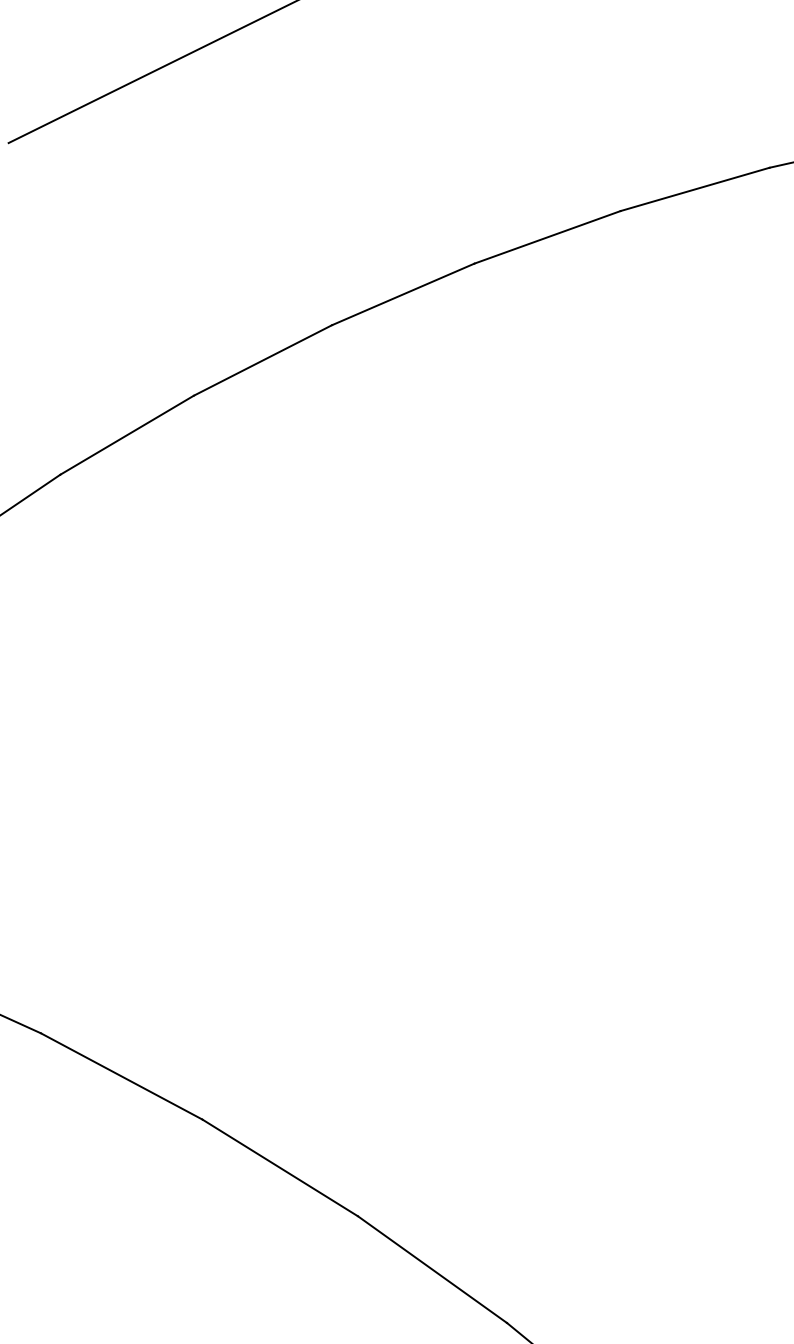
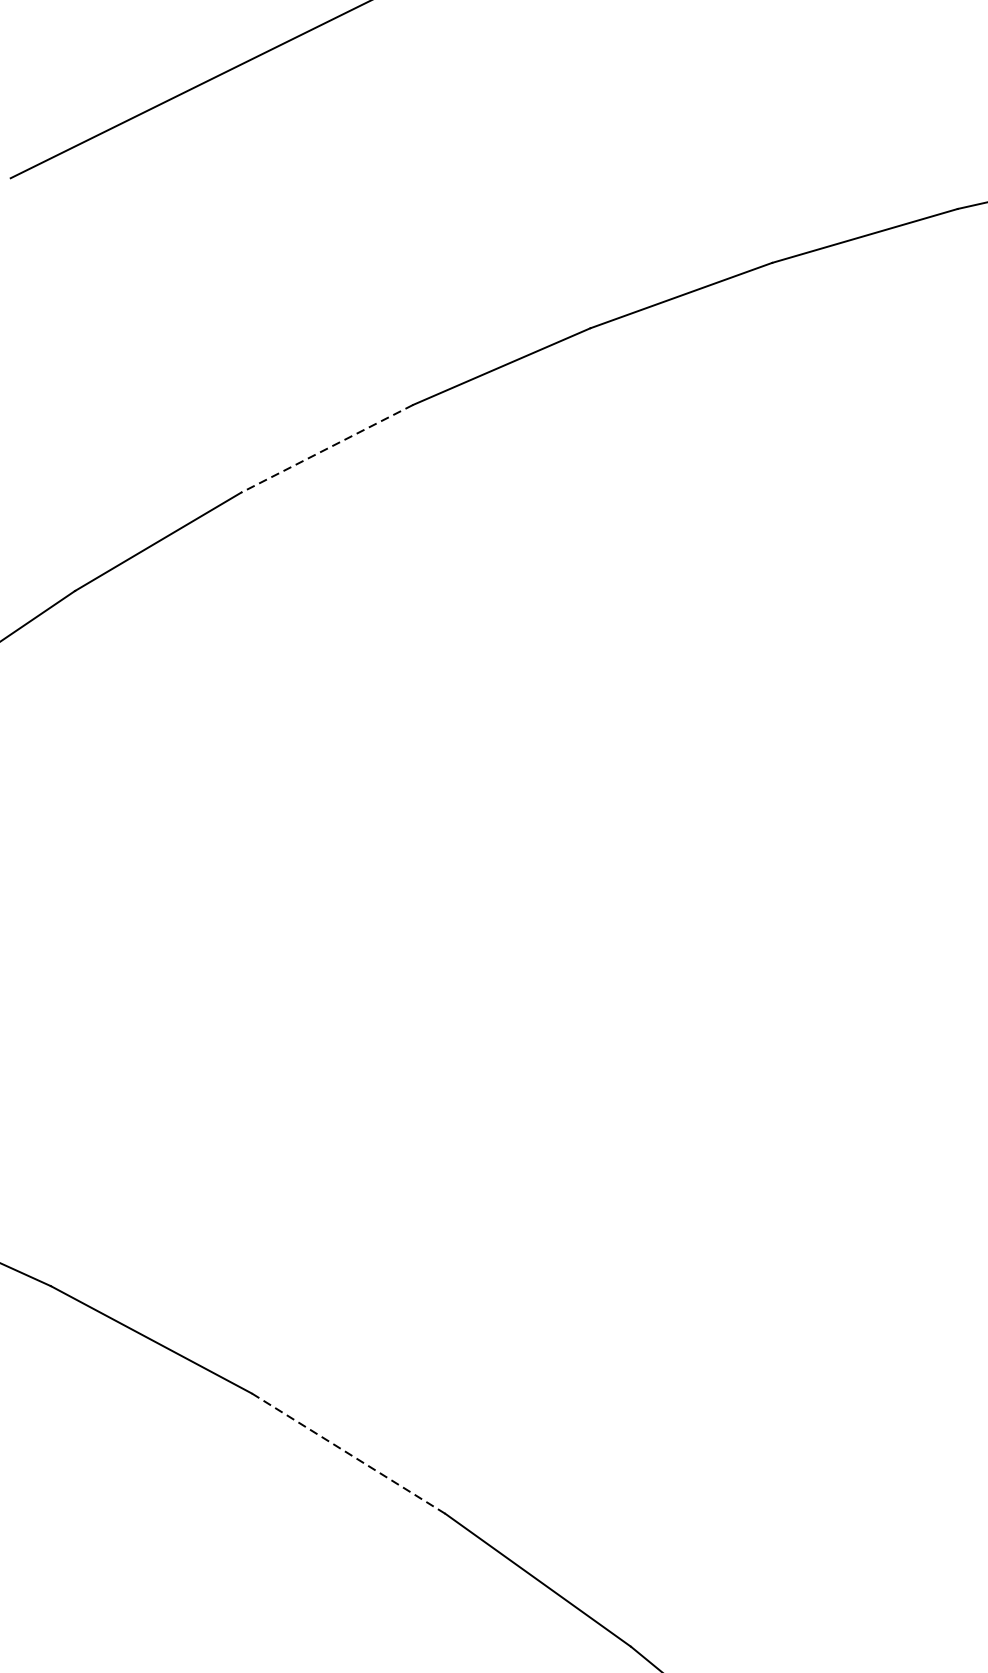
line: (263, 360) -> (327, 448), solid -> dashed
line: (280, 1167) -> (349, 1453), solid -> dashed

